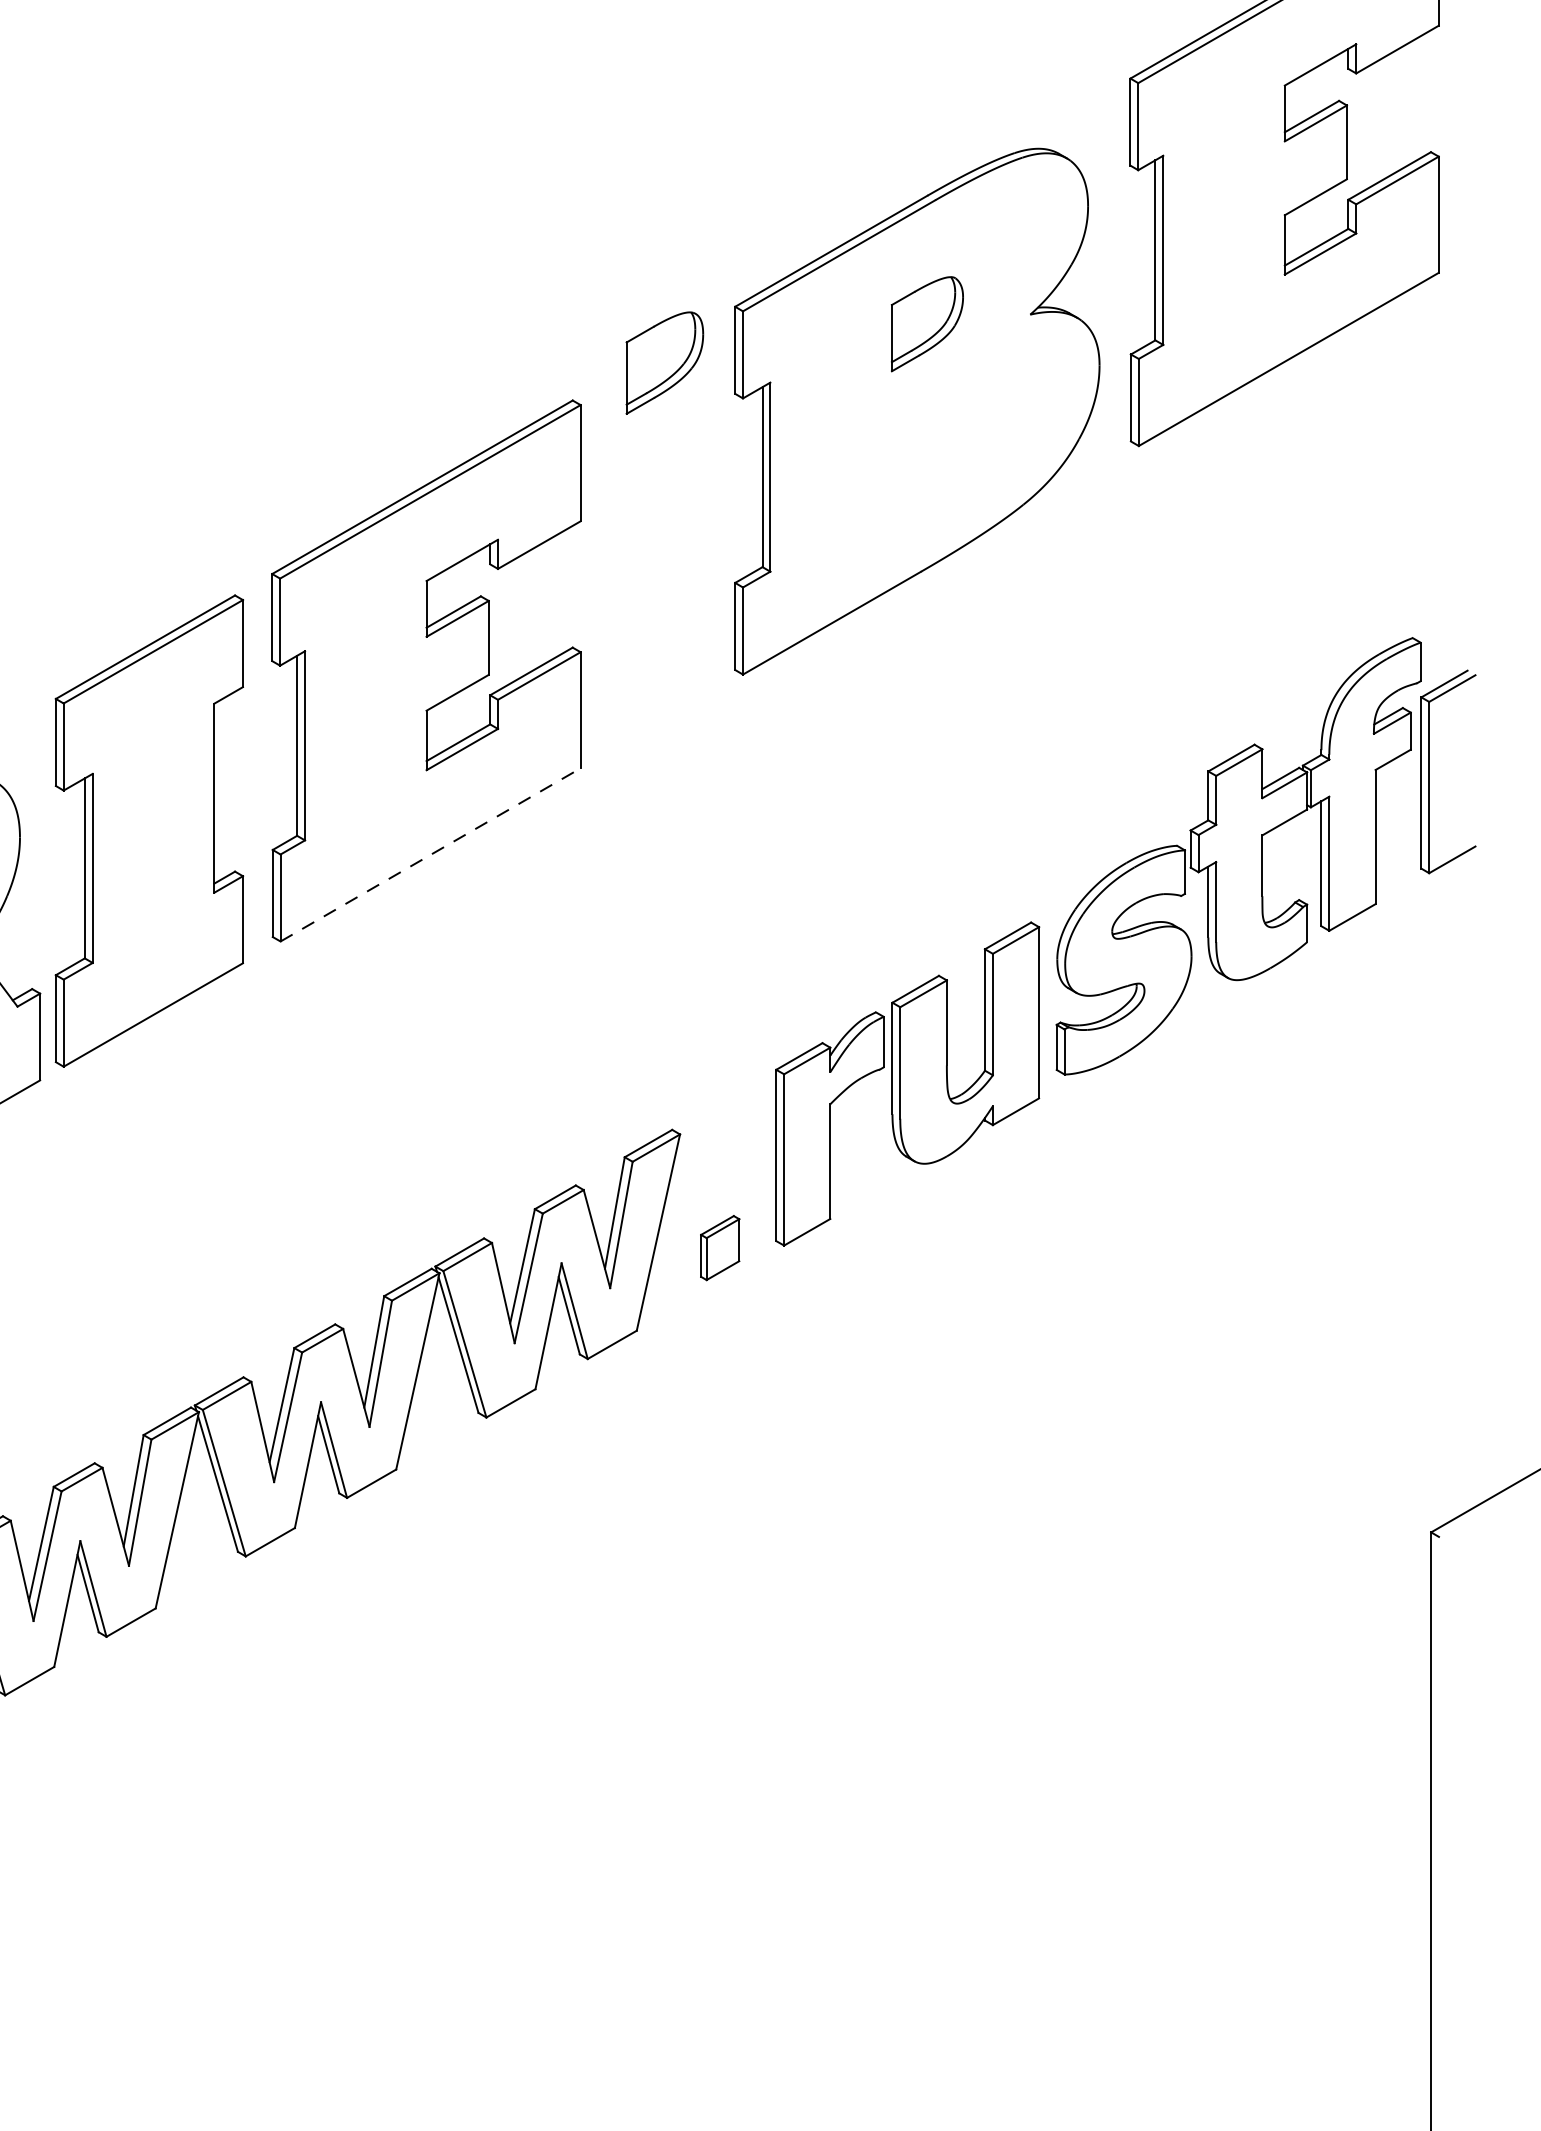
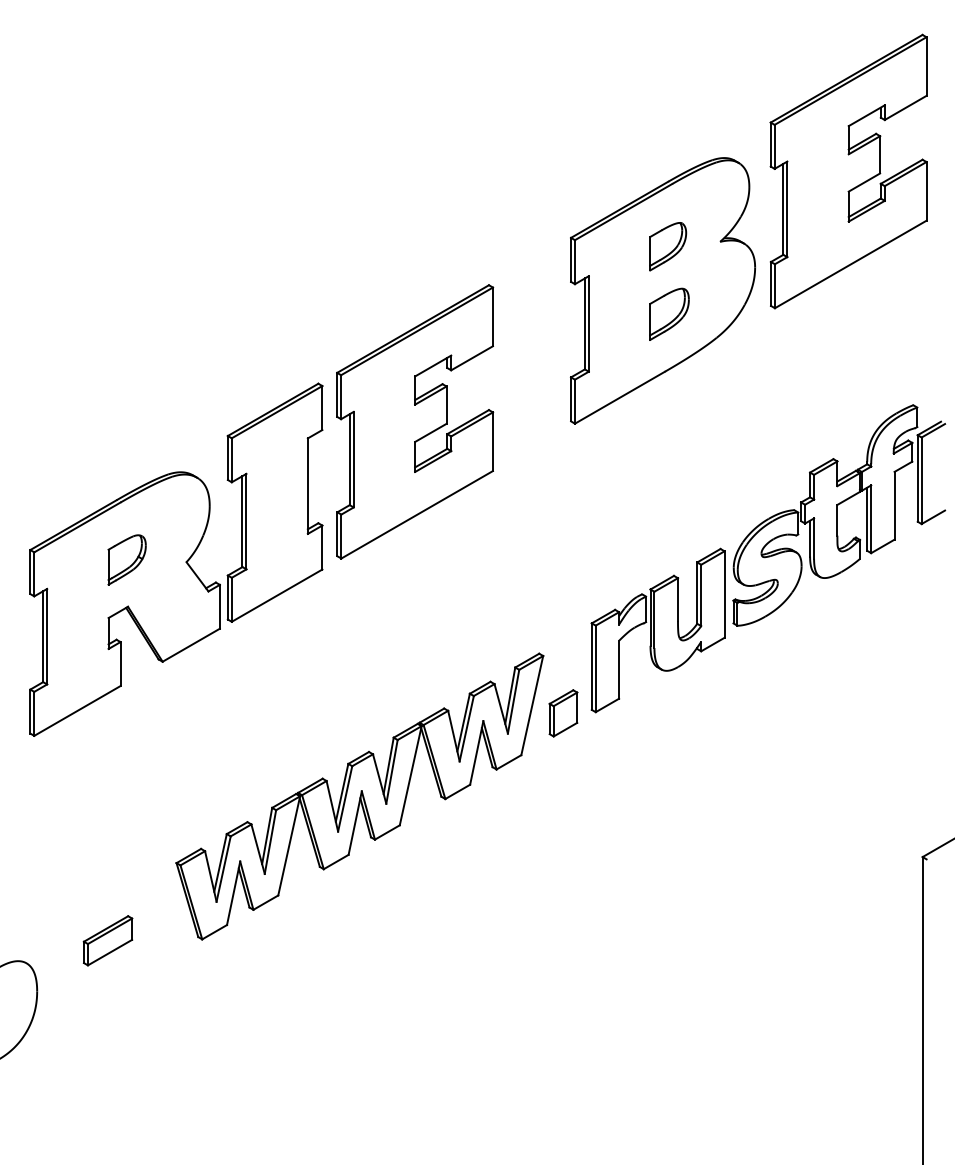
part: (664, 361) -> (669, 313), moved
line: (431, 854) -> (417, 514), dashed -> solid
part: (720, 1248) -> (563, 713), size x1.43

